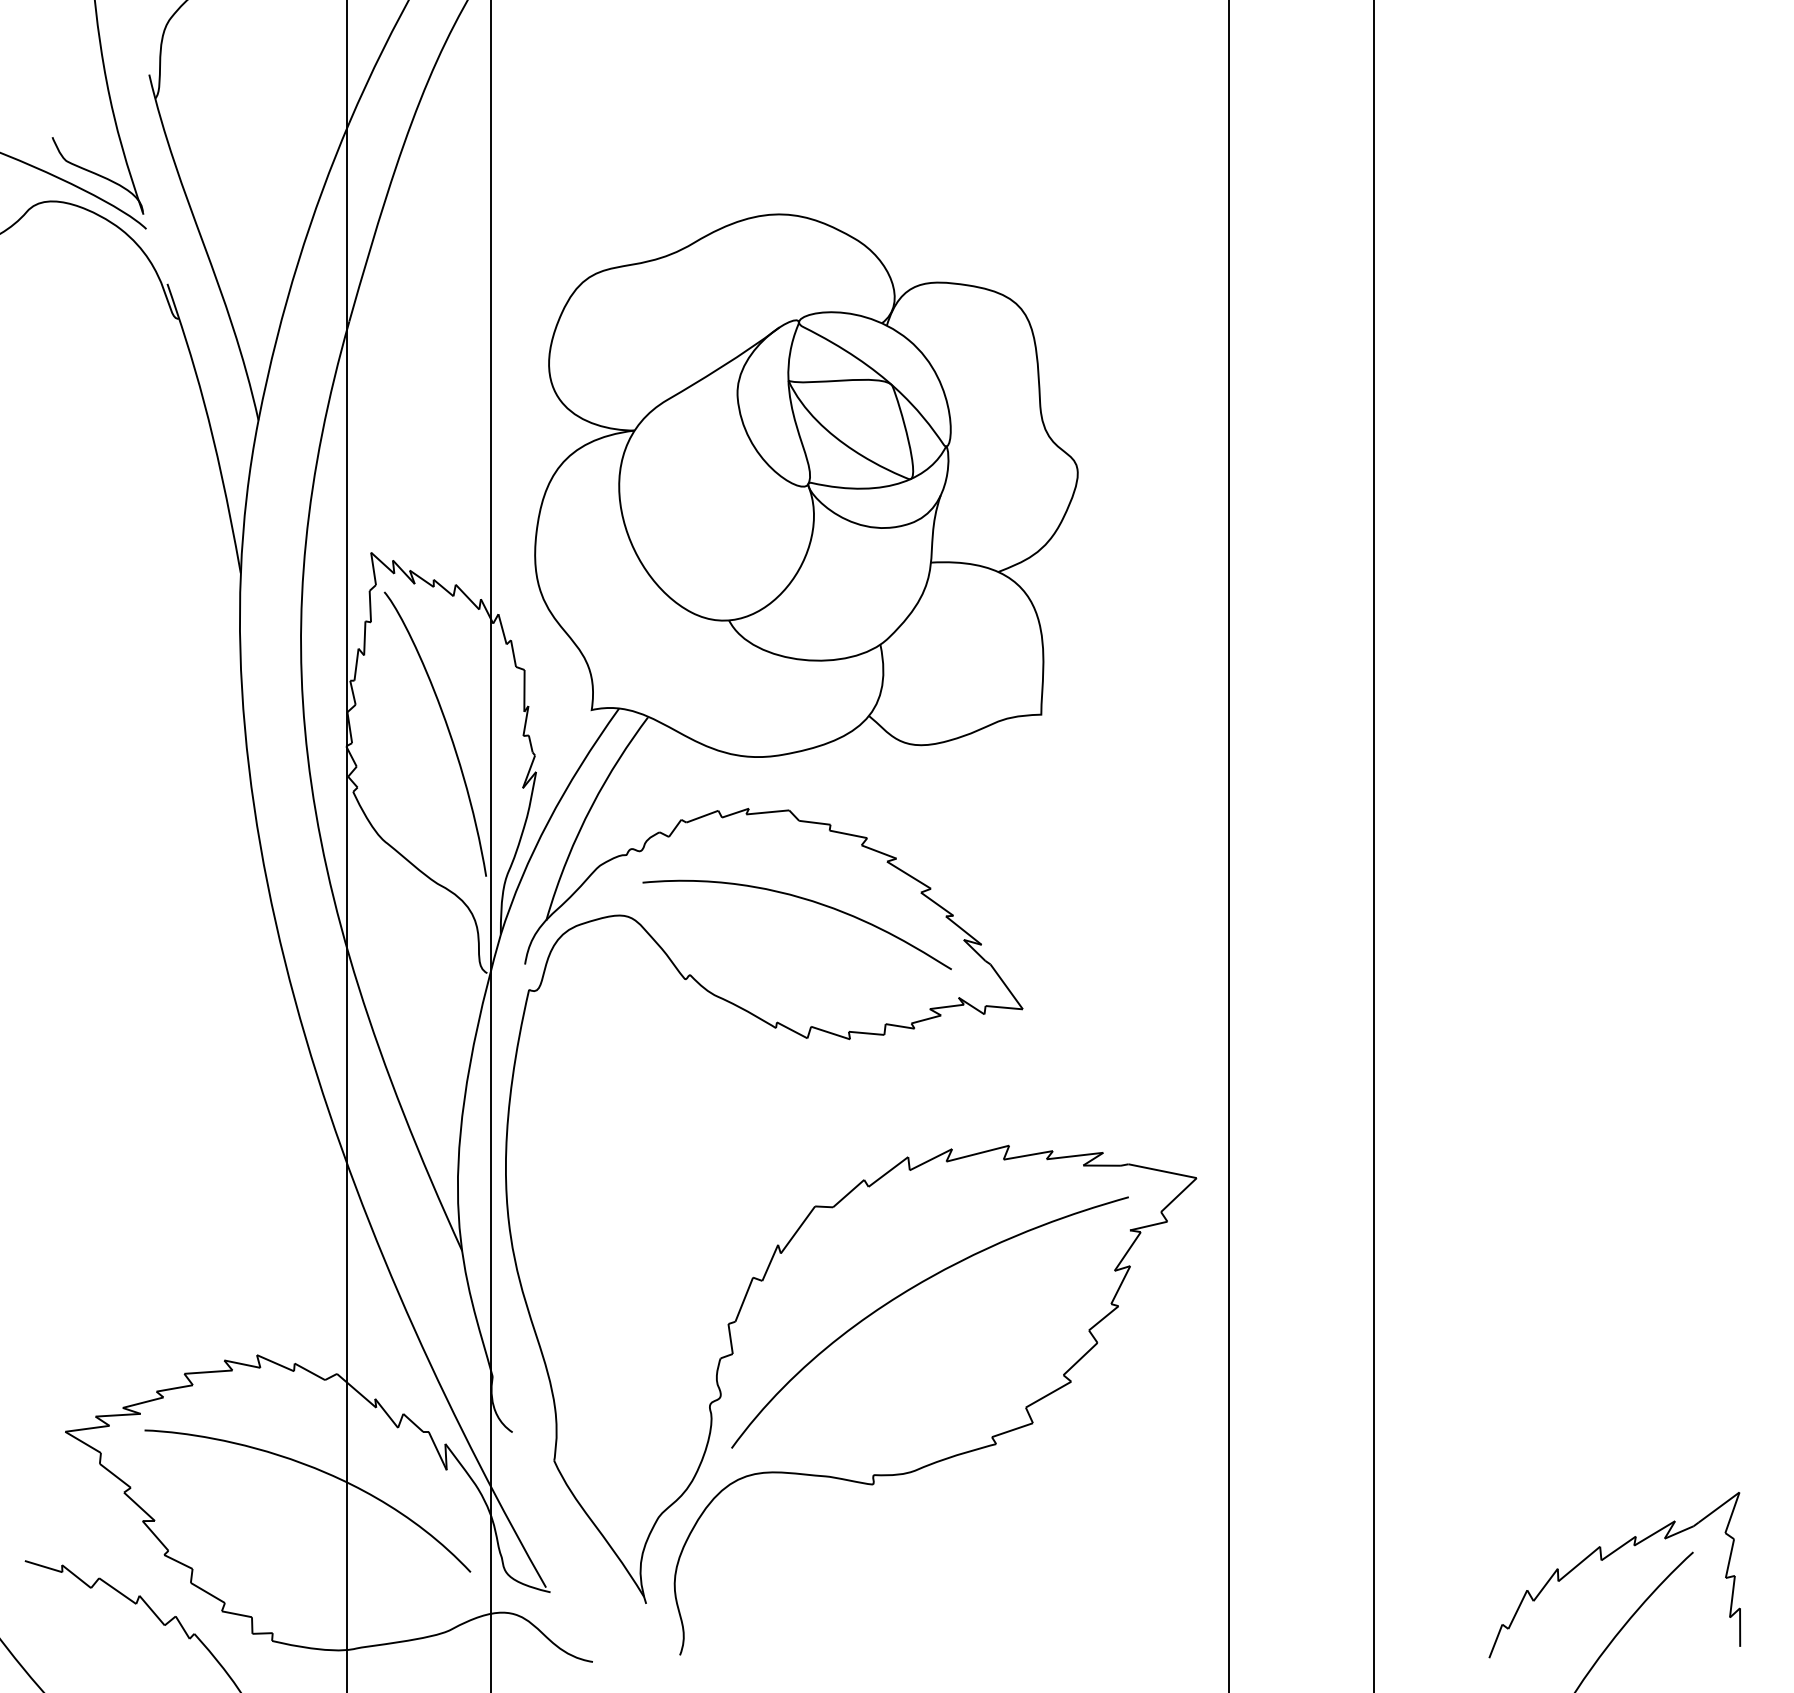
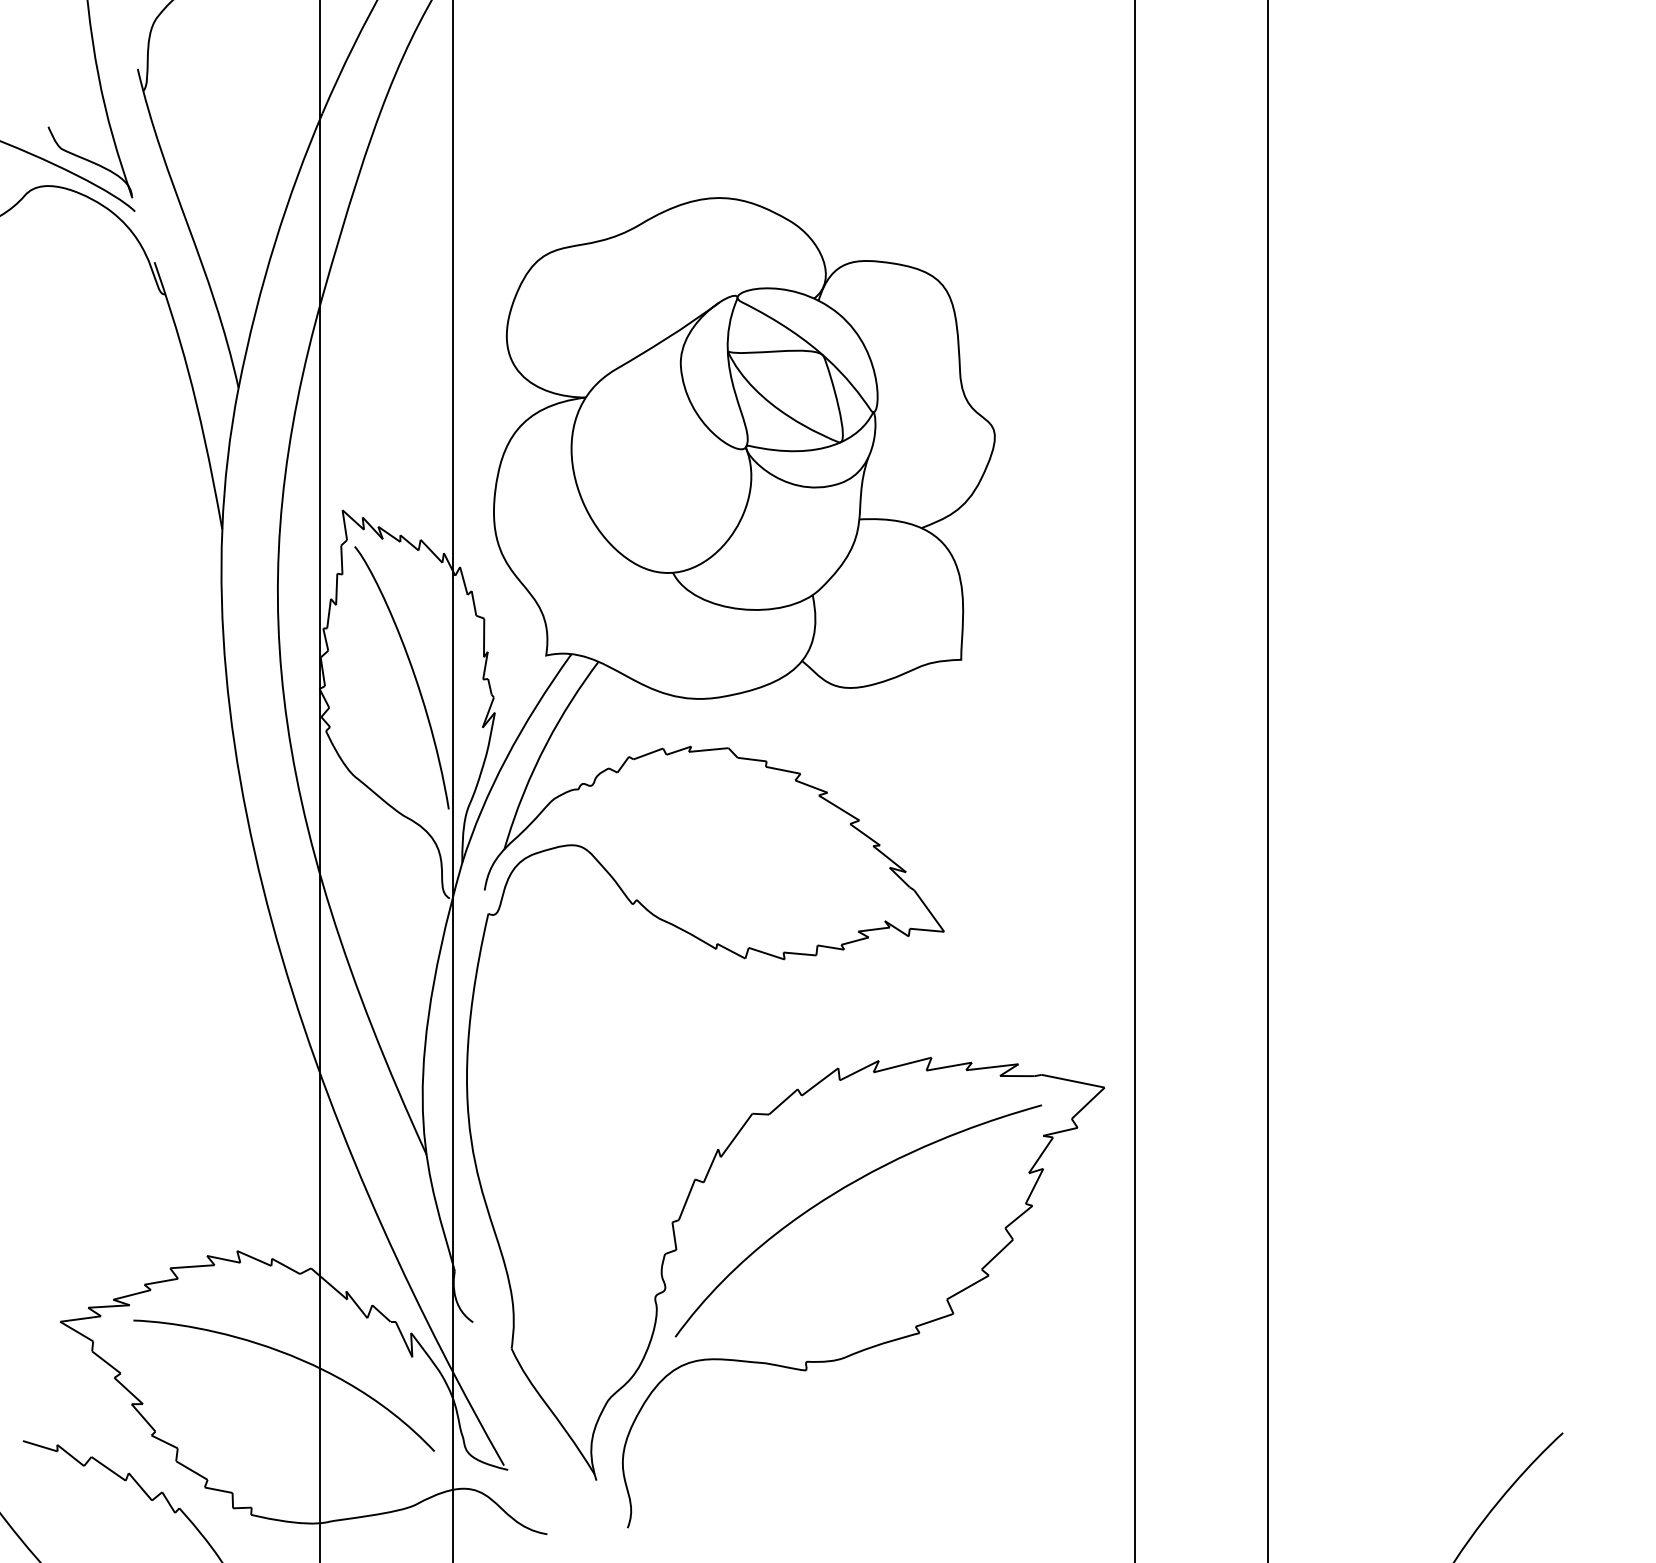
curve: (805, 900) -> (743, 831), removed
part: (1603, 1560) -> (1480, 1440), removed

